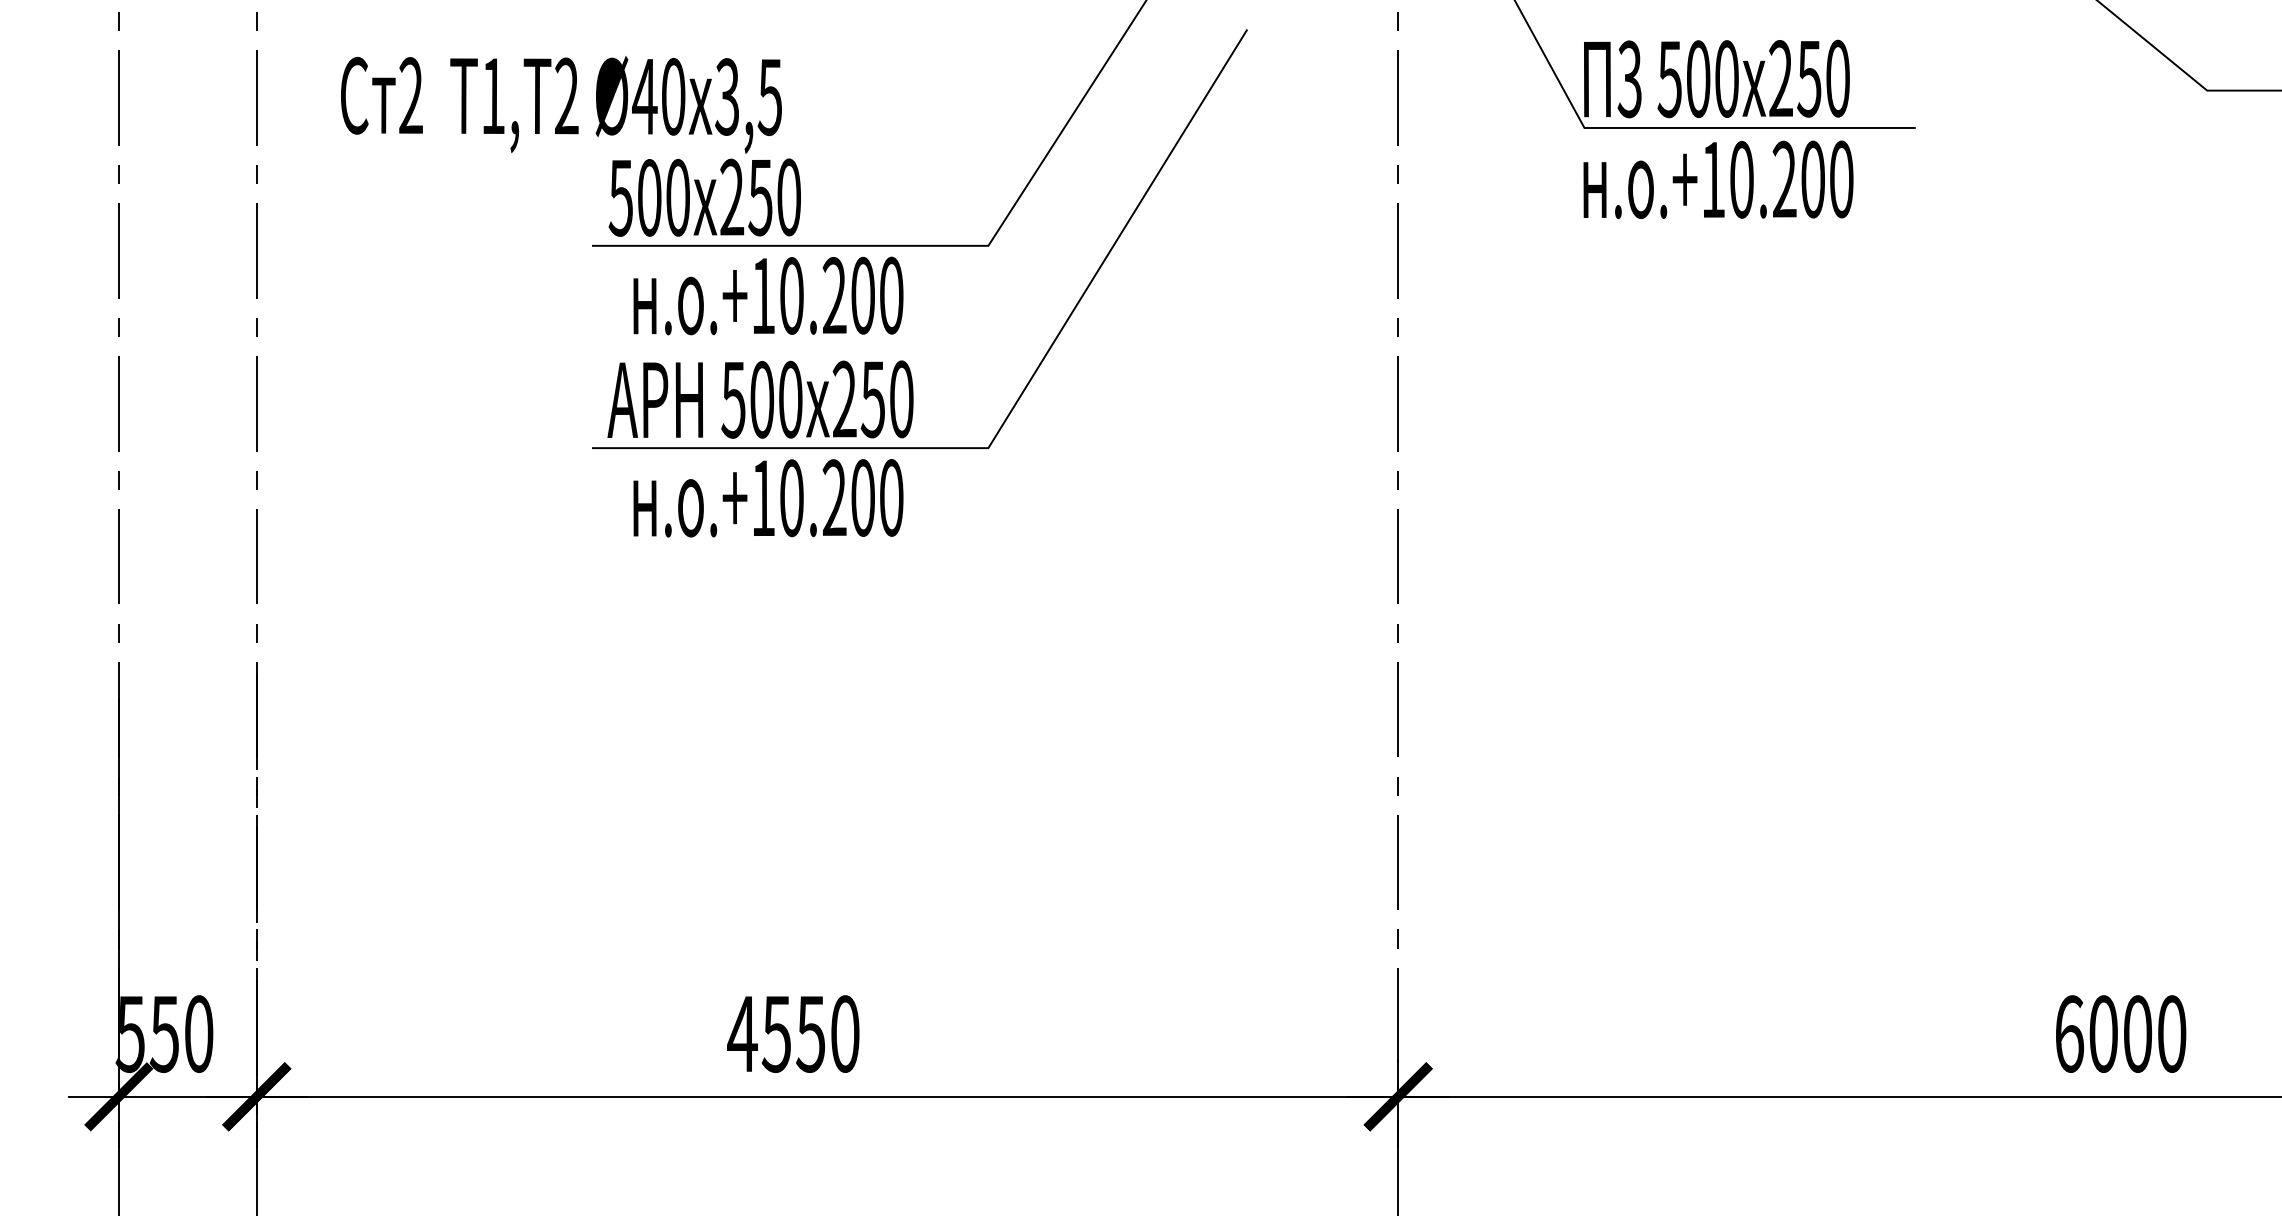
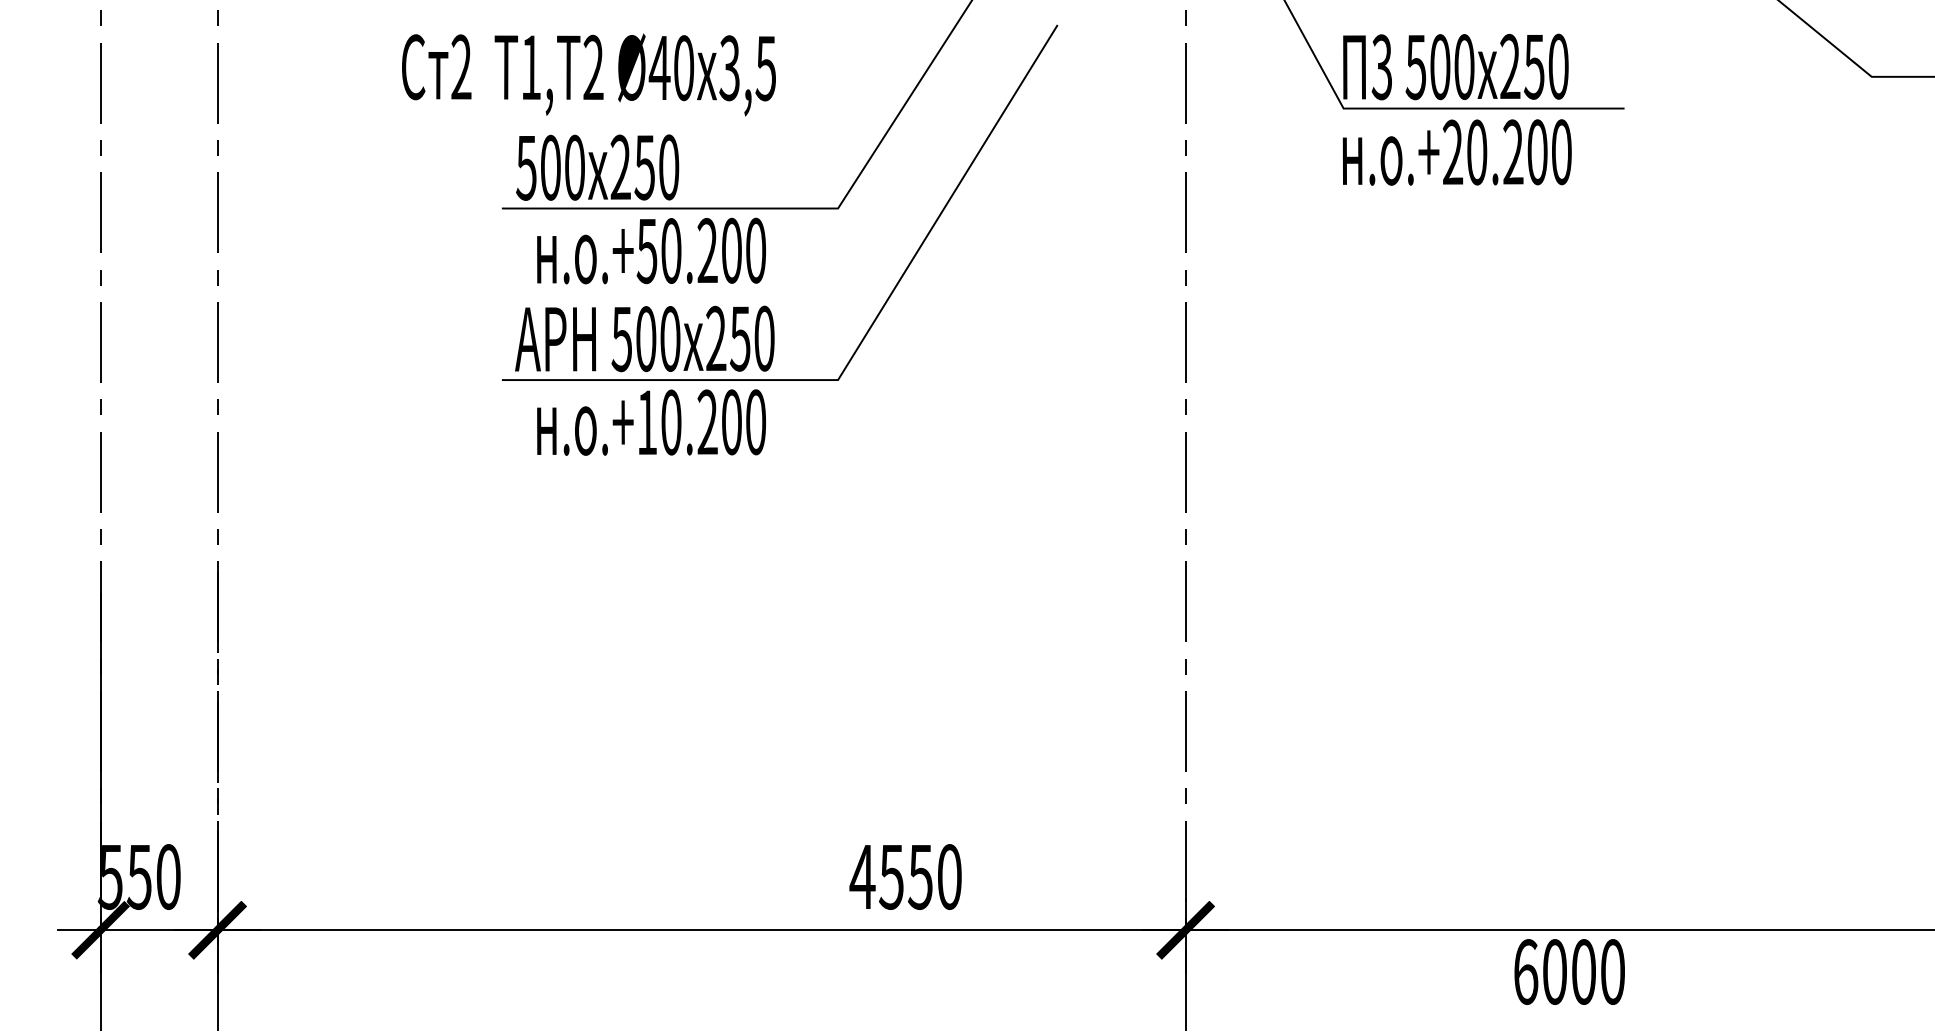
text: (560, 104) -> (588, 74), moved
text: (1712, 178) -> (1452, 151), .+10.200 -> .+20.200
text: (762, 296) -> (646, 251), .+10.200 -> .+50.200
text: (793, 1033) -> (905, 876), moved
text: (2120, 1033) -> (1569, 971), moved

